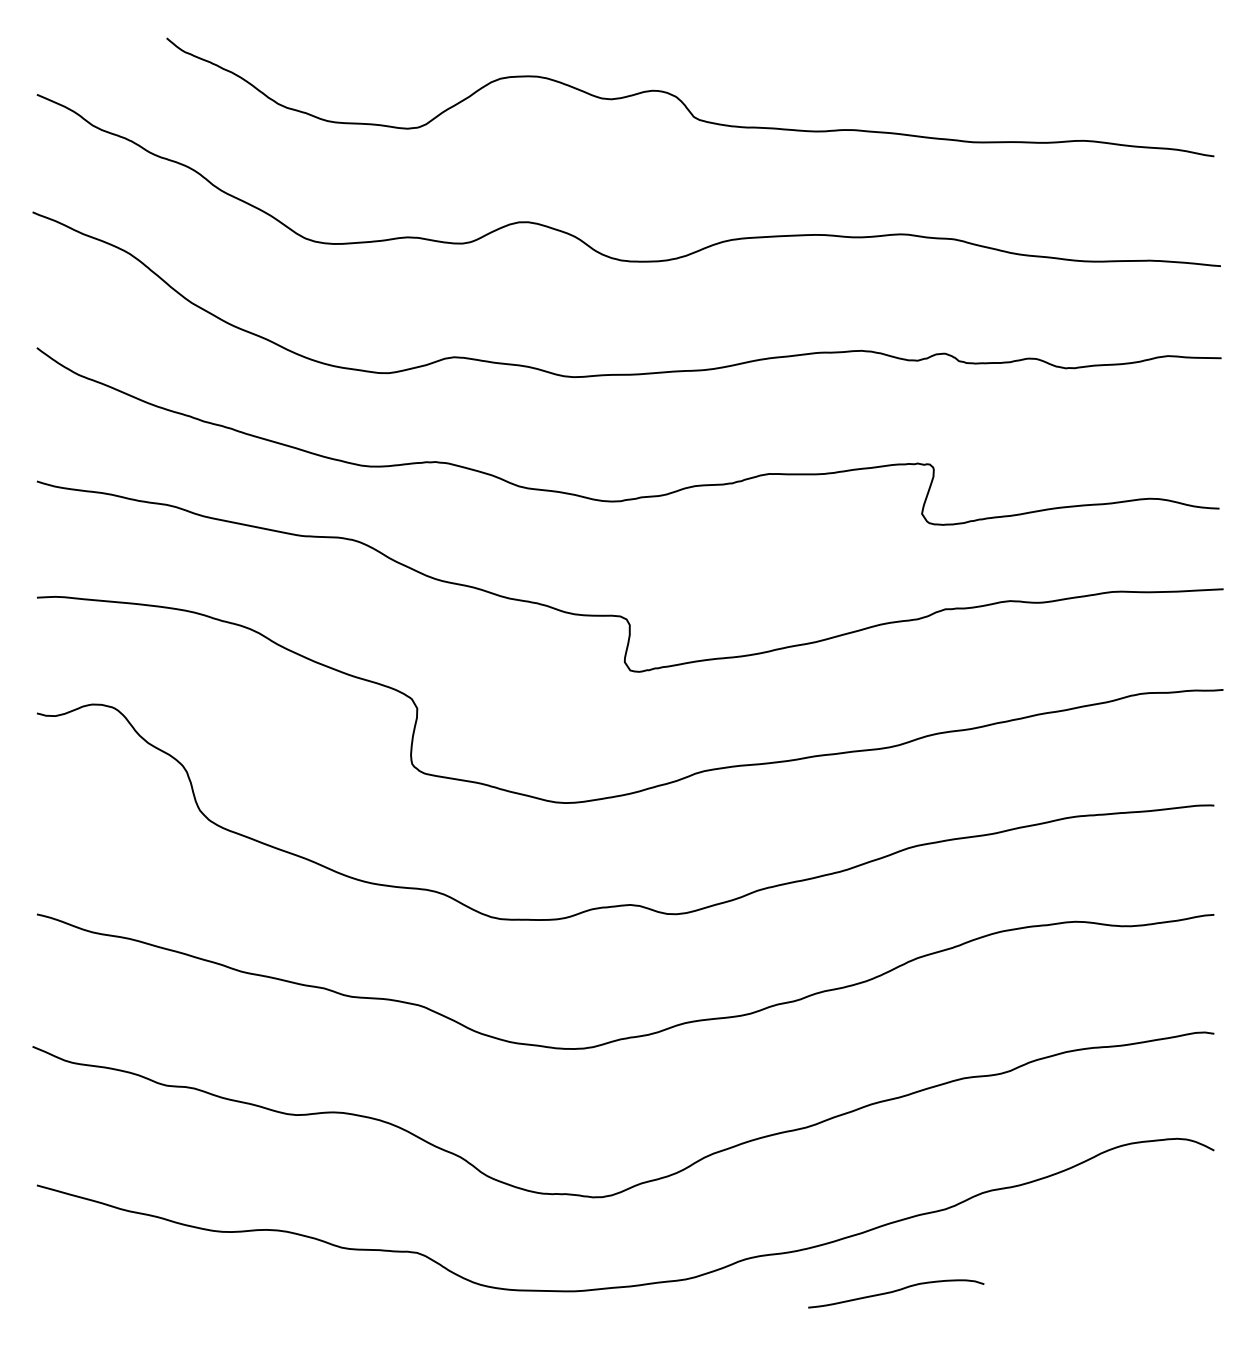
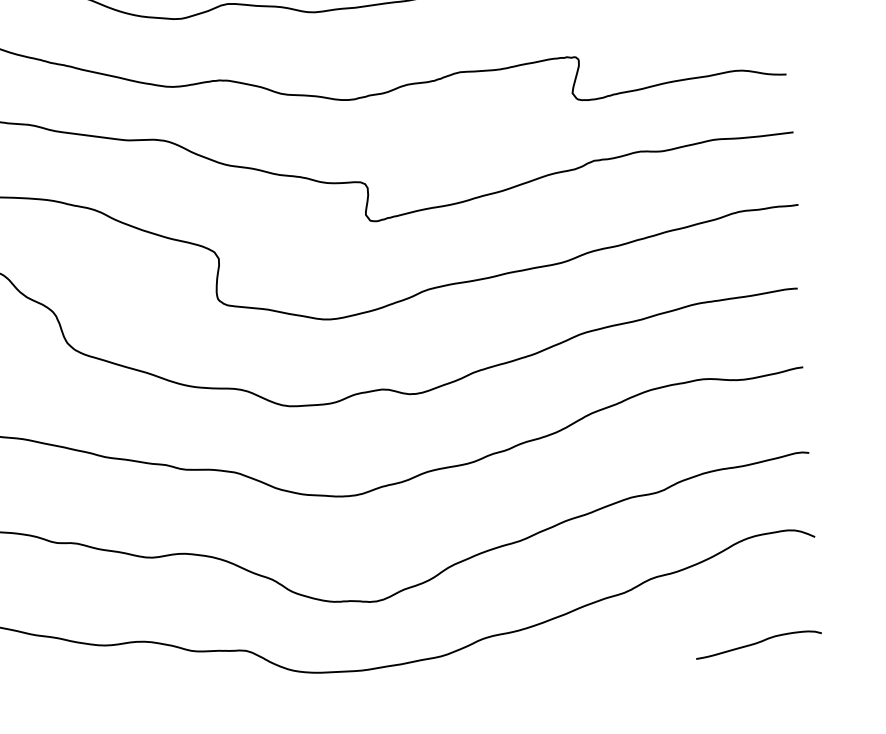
curve: (896, 1291) -> (758, 642), moved

